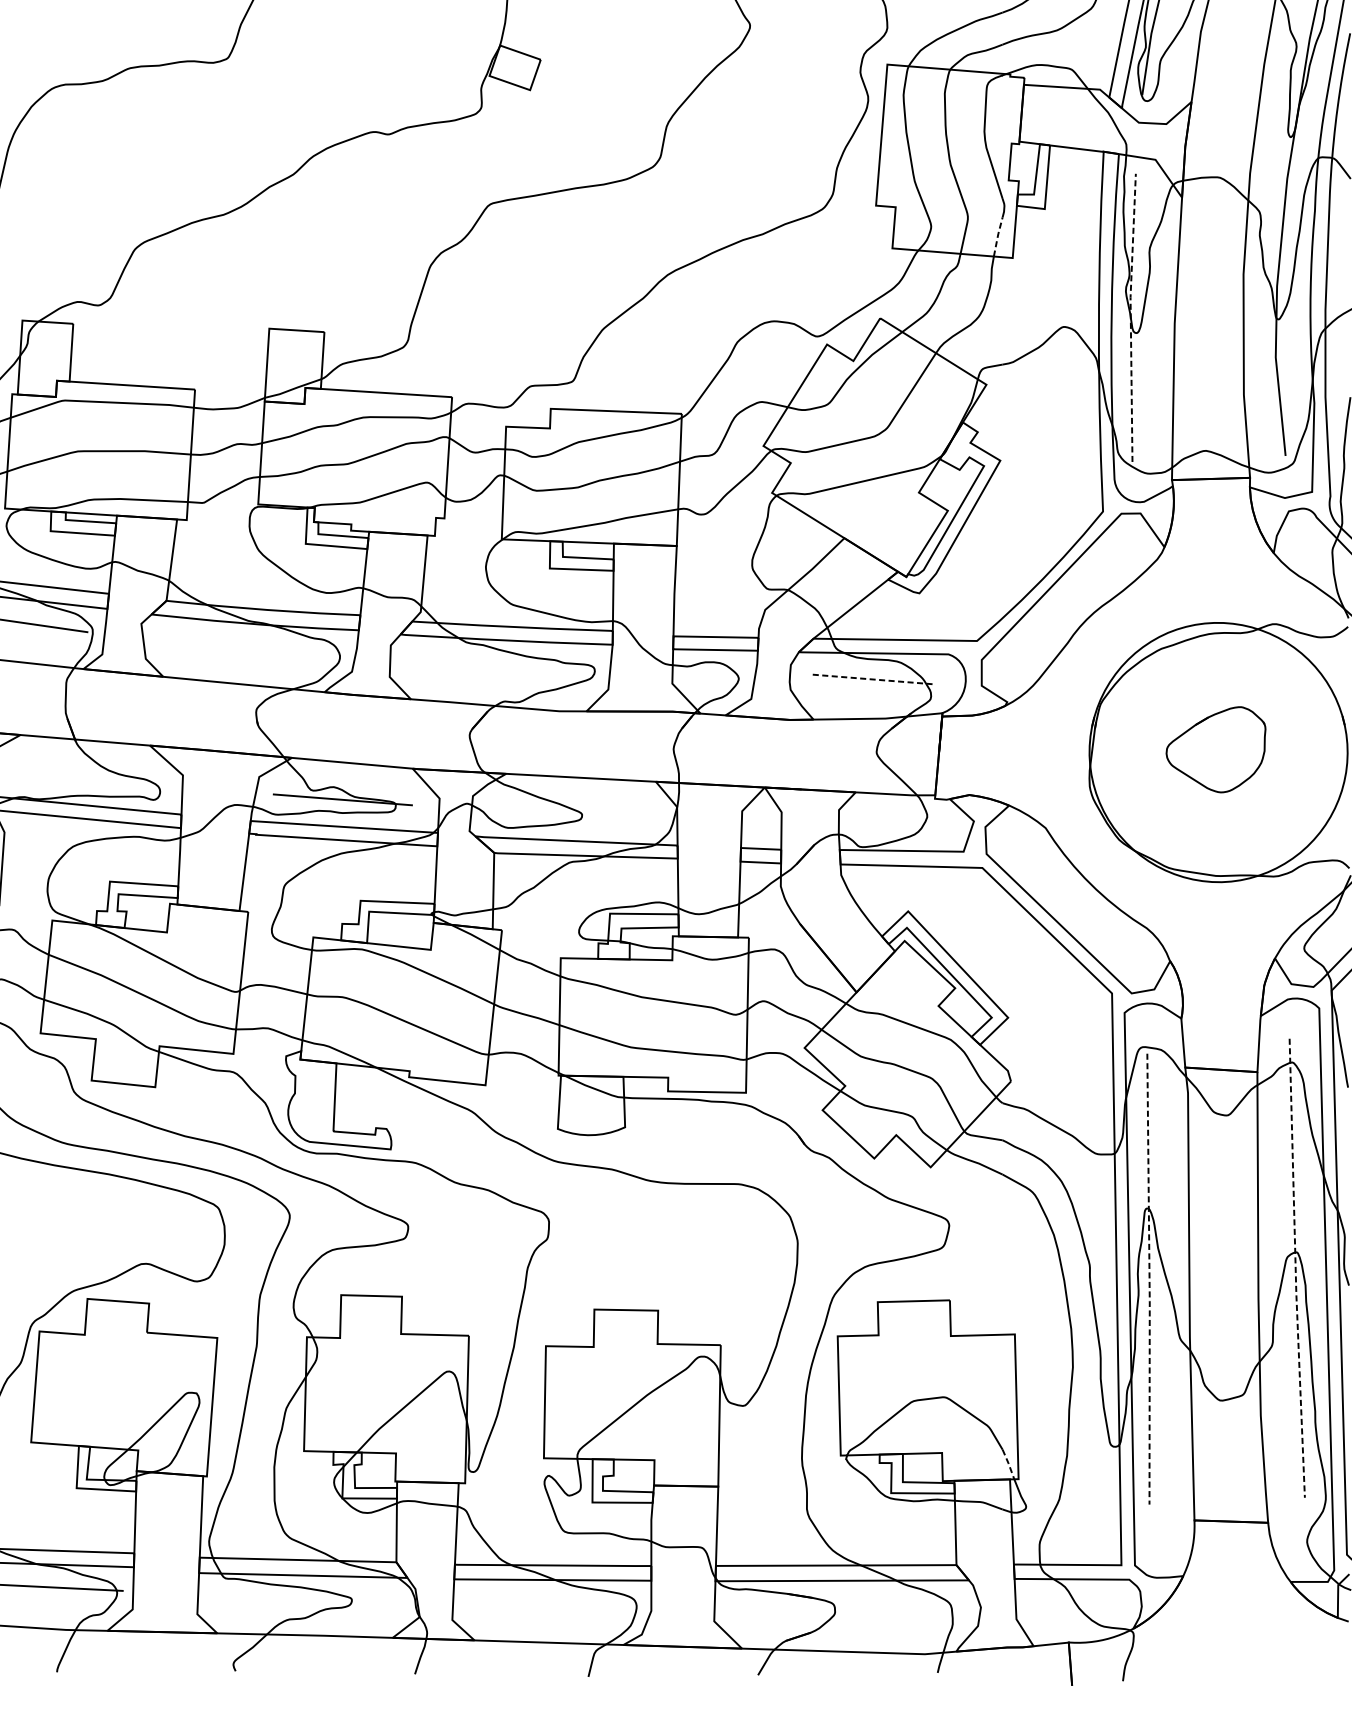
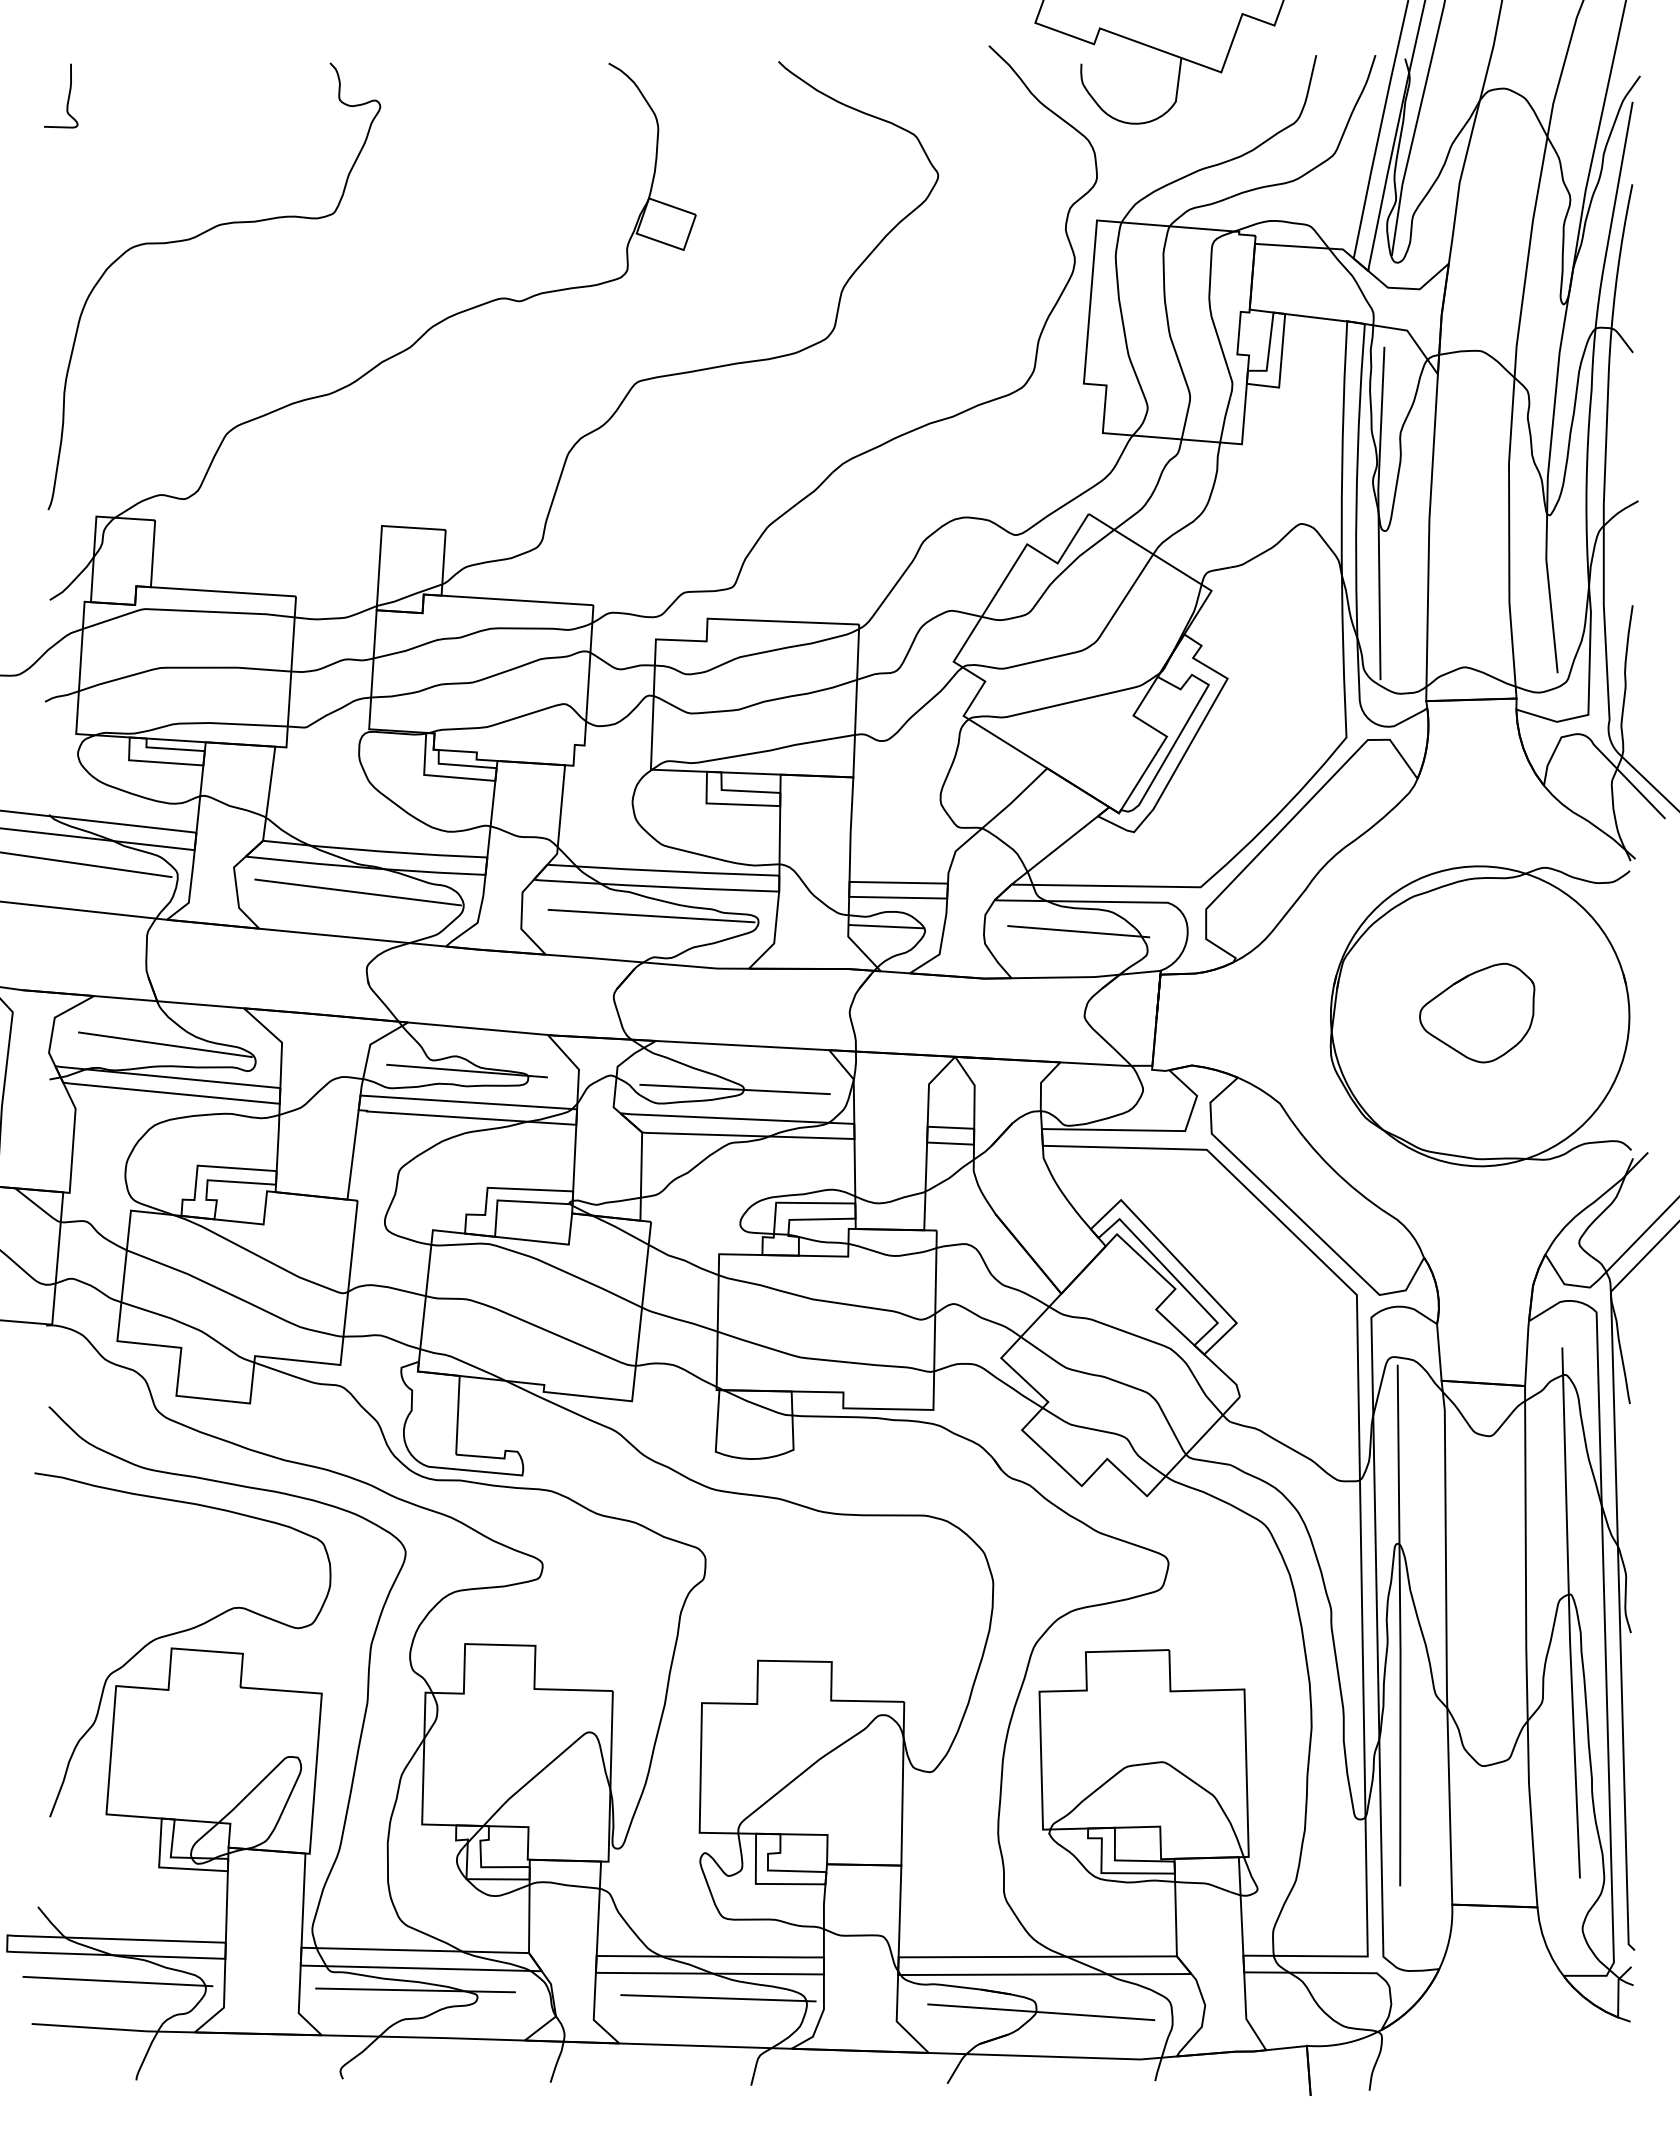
line: (997, 236) -> (1224, 419), dashed -> solid
line: (1130, 317) -> (1378, 512), dashed -> solid
line: (249, 645) -> (358, 892), added
line: (502, 665) -> (651, 915), added
line: (705, 674) -> (886, 926), added
line: (871, 679) -> (1078, 931), dashed -> solid
line: (82, 776) -> (165, 1044), added
line: (574, 815) -> (734, 1089), added
line: (1295, 1268) -> (1569, 1613), dashed -> solid
line: (1149, 1279) -> (1400, 1626), dashed -> solid
line: (1008, 1464) -> (1237, 1839), dashed -> solid
line: (298, 1594) -> (415, 1990), added
line: (560, 1601) -> (718, 1998), added
line: (839, 1613) -> (1041, 2012), added

